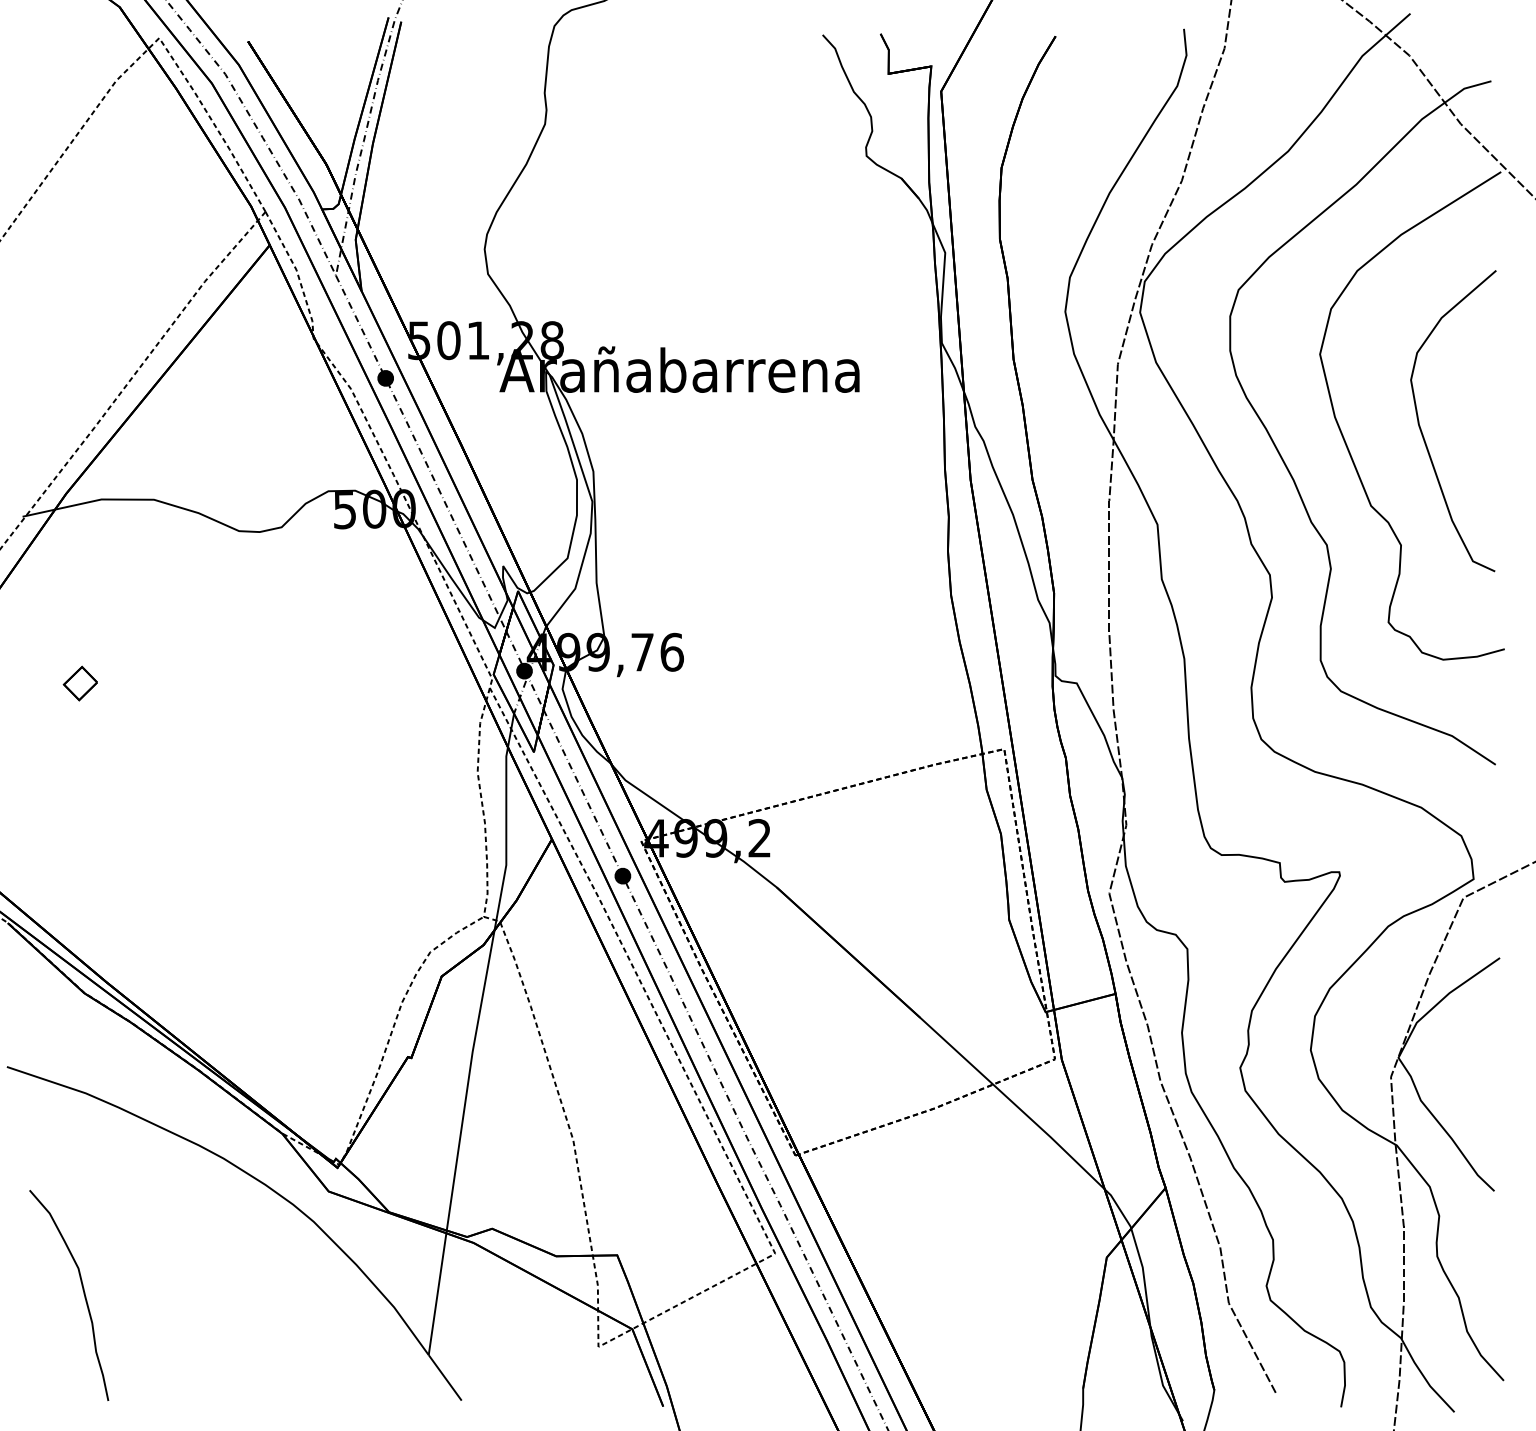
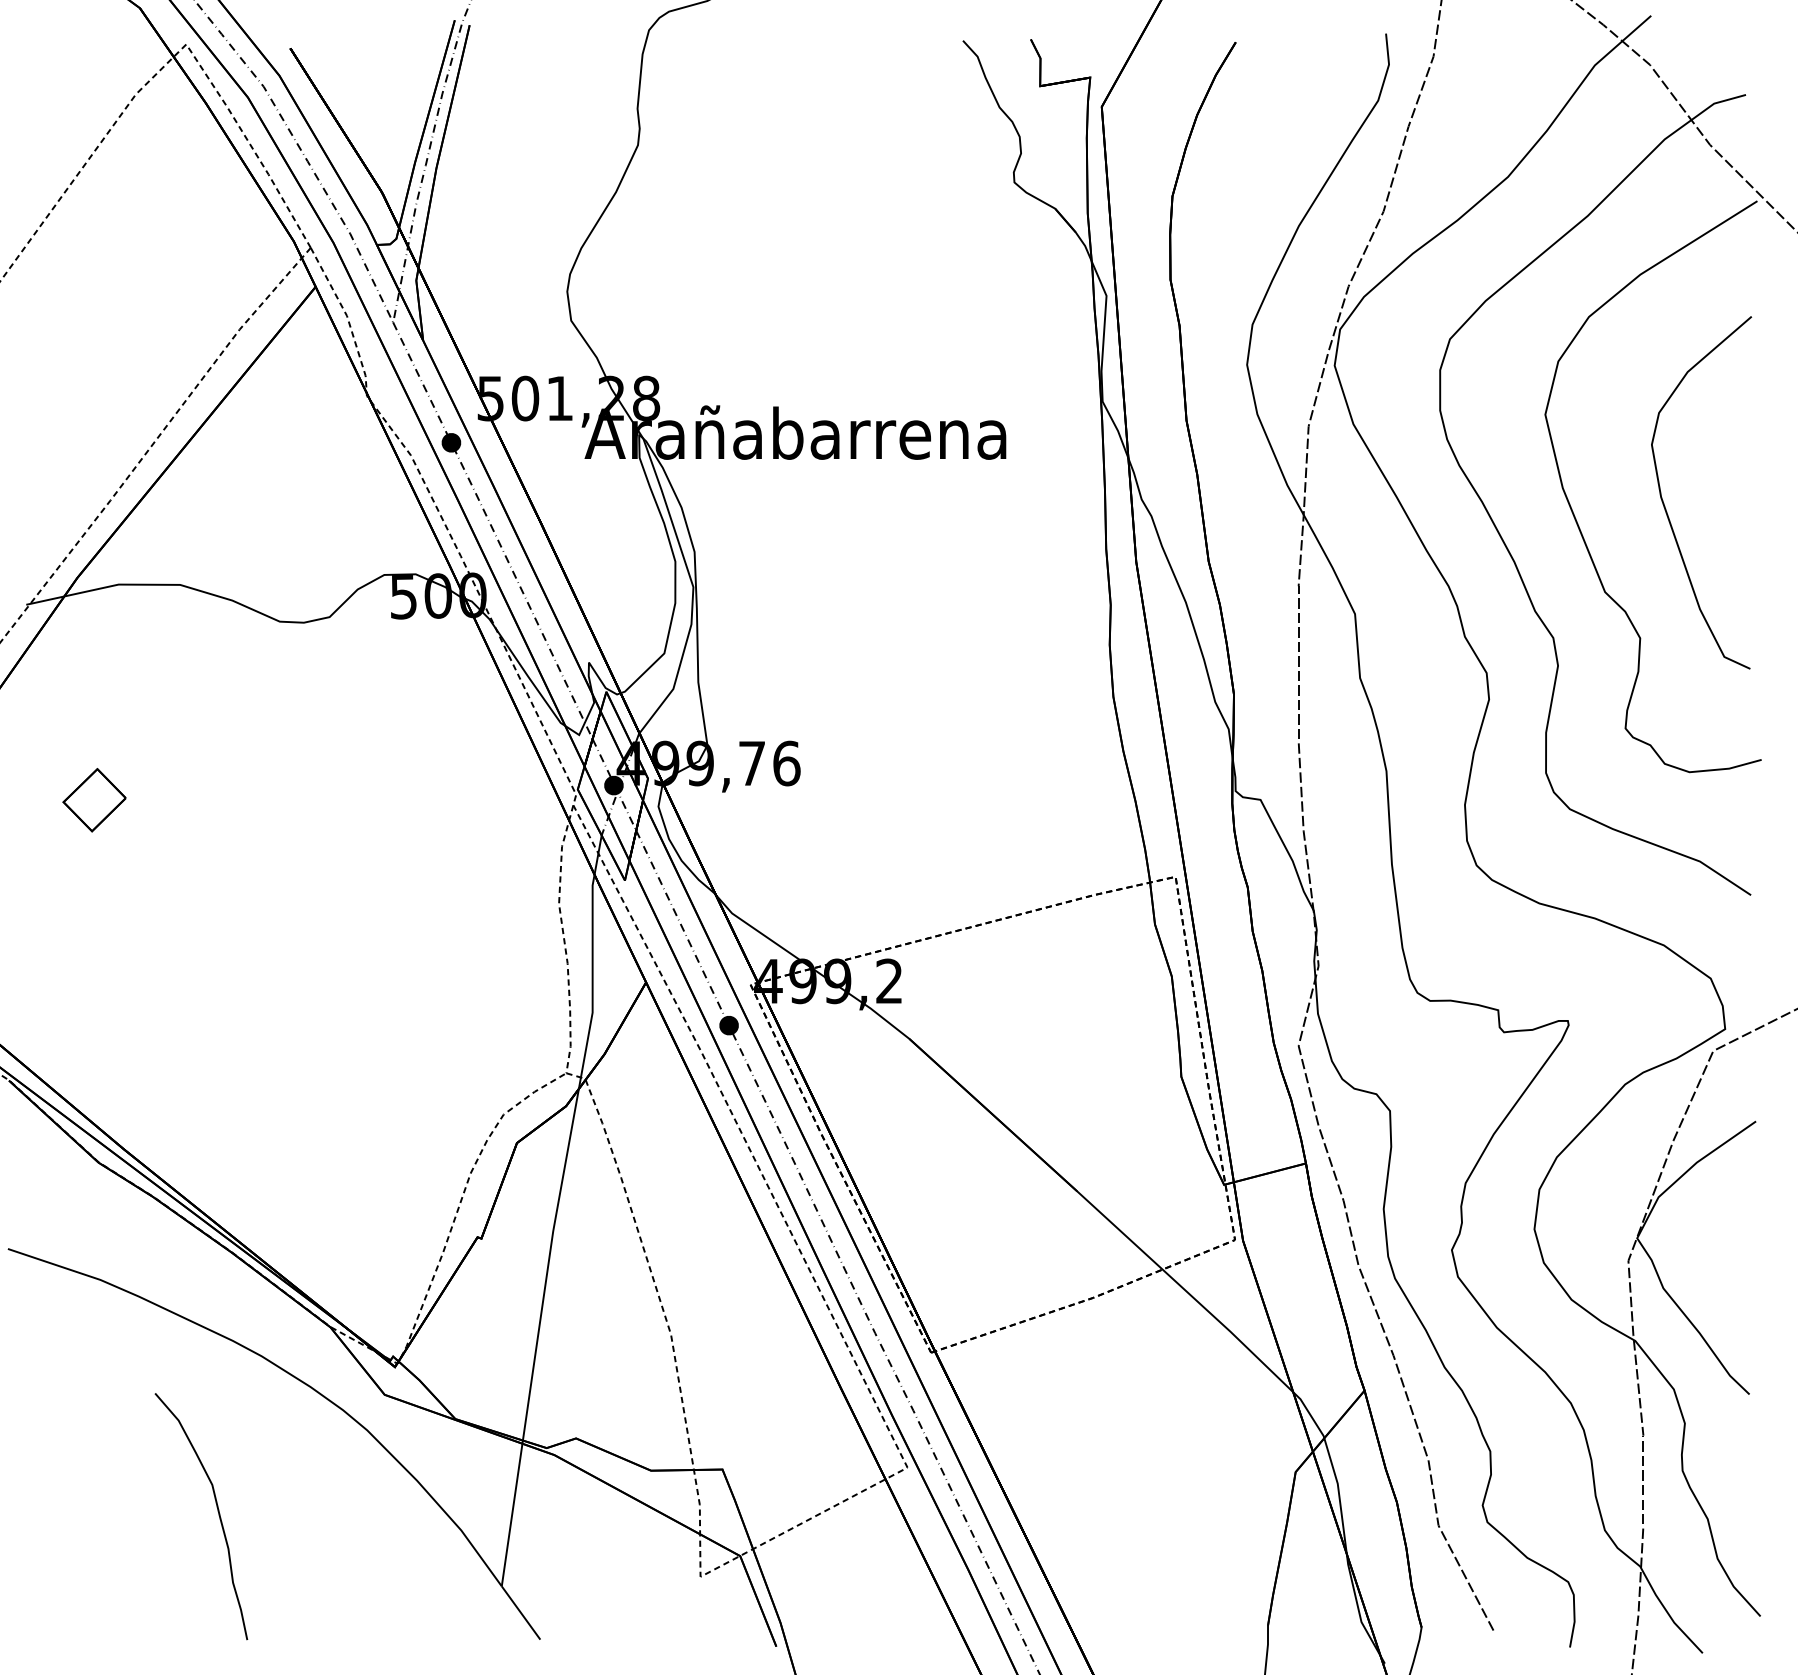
part: (79, 683) -> (92, 800), size x1.6
curve: (82, 1290) -> (217, 1510), moved

